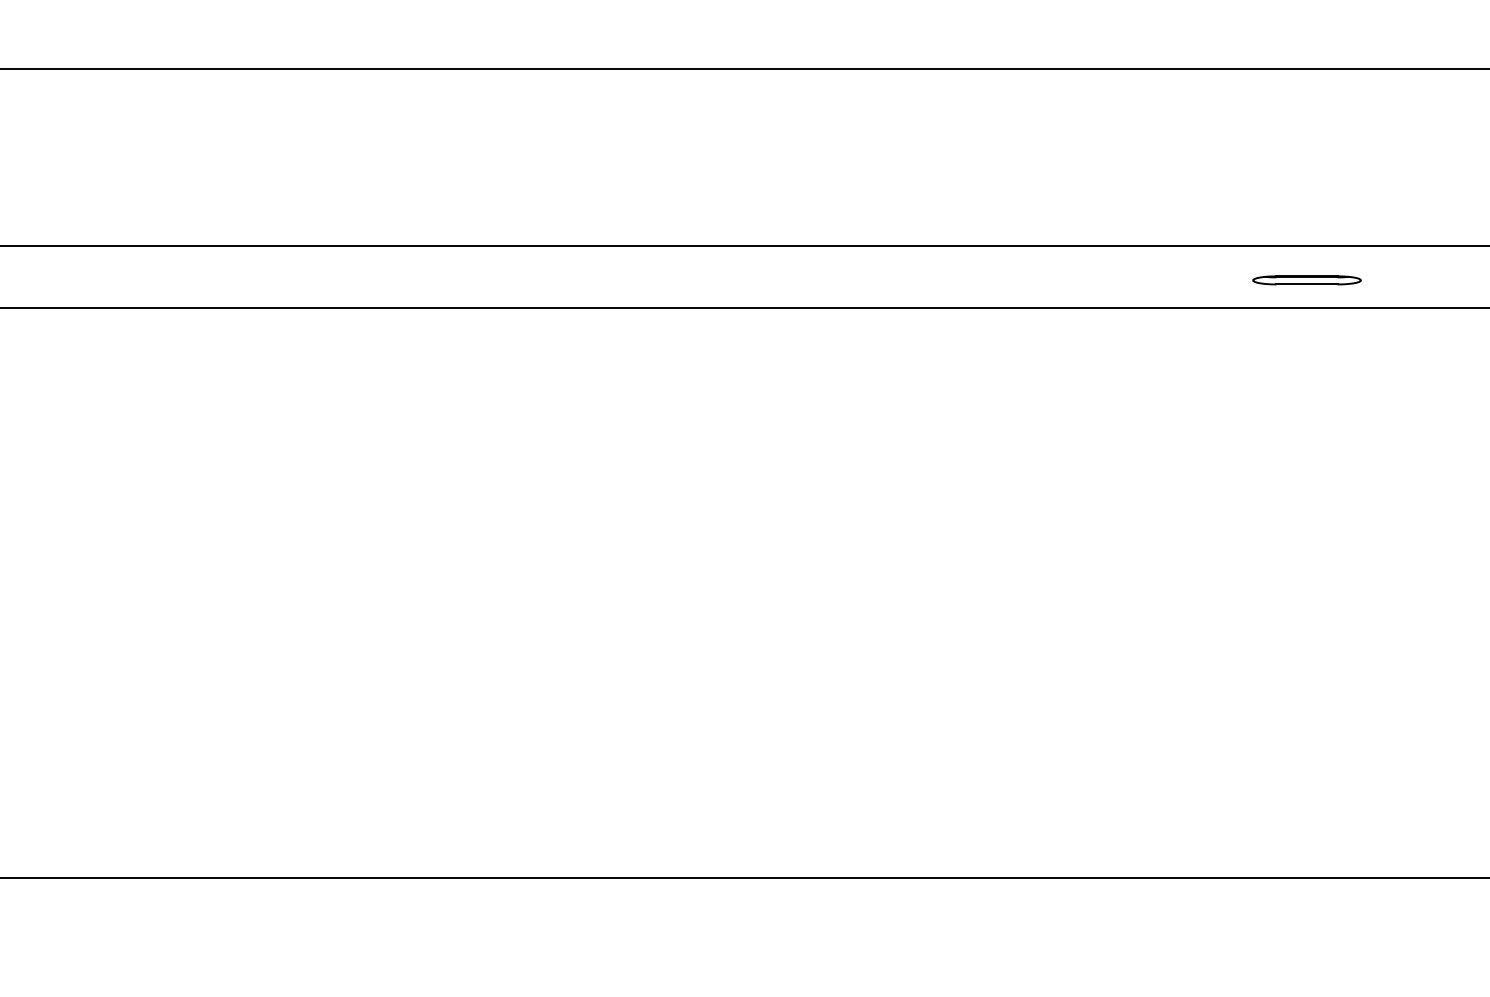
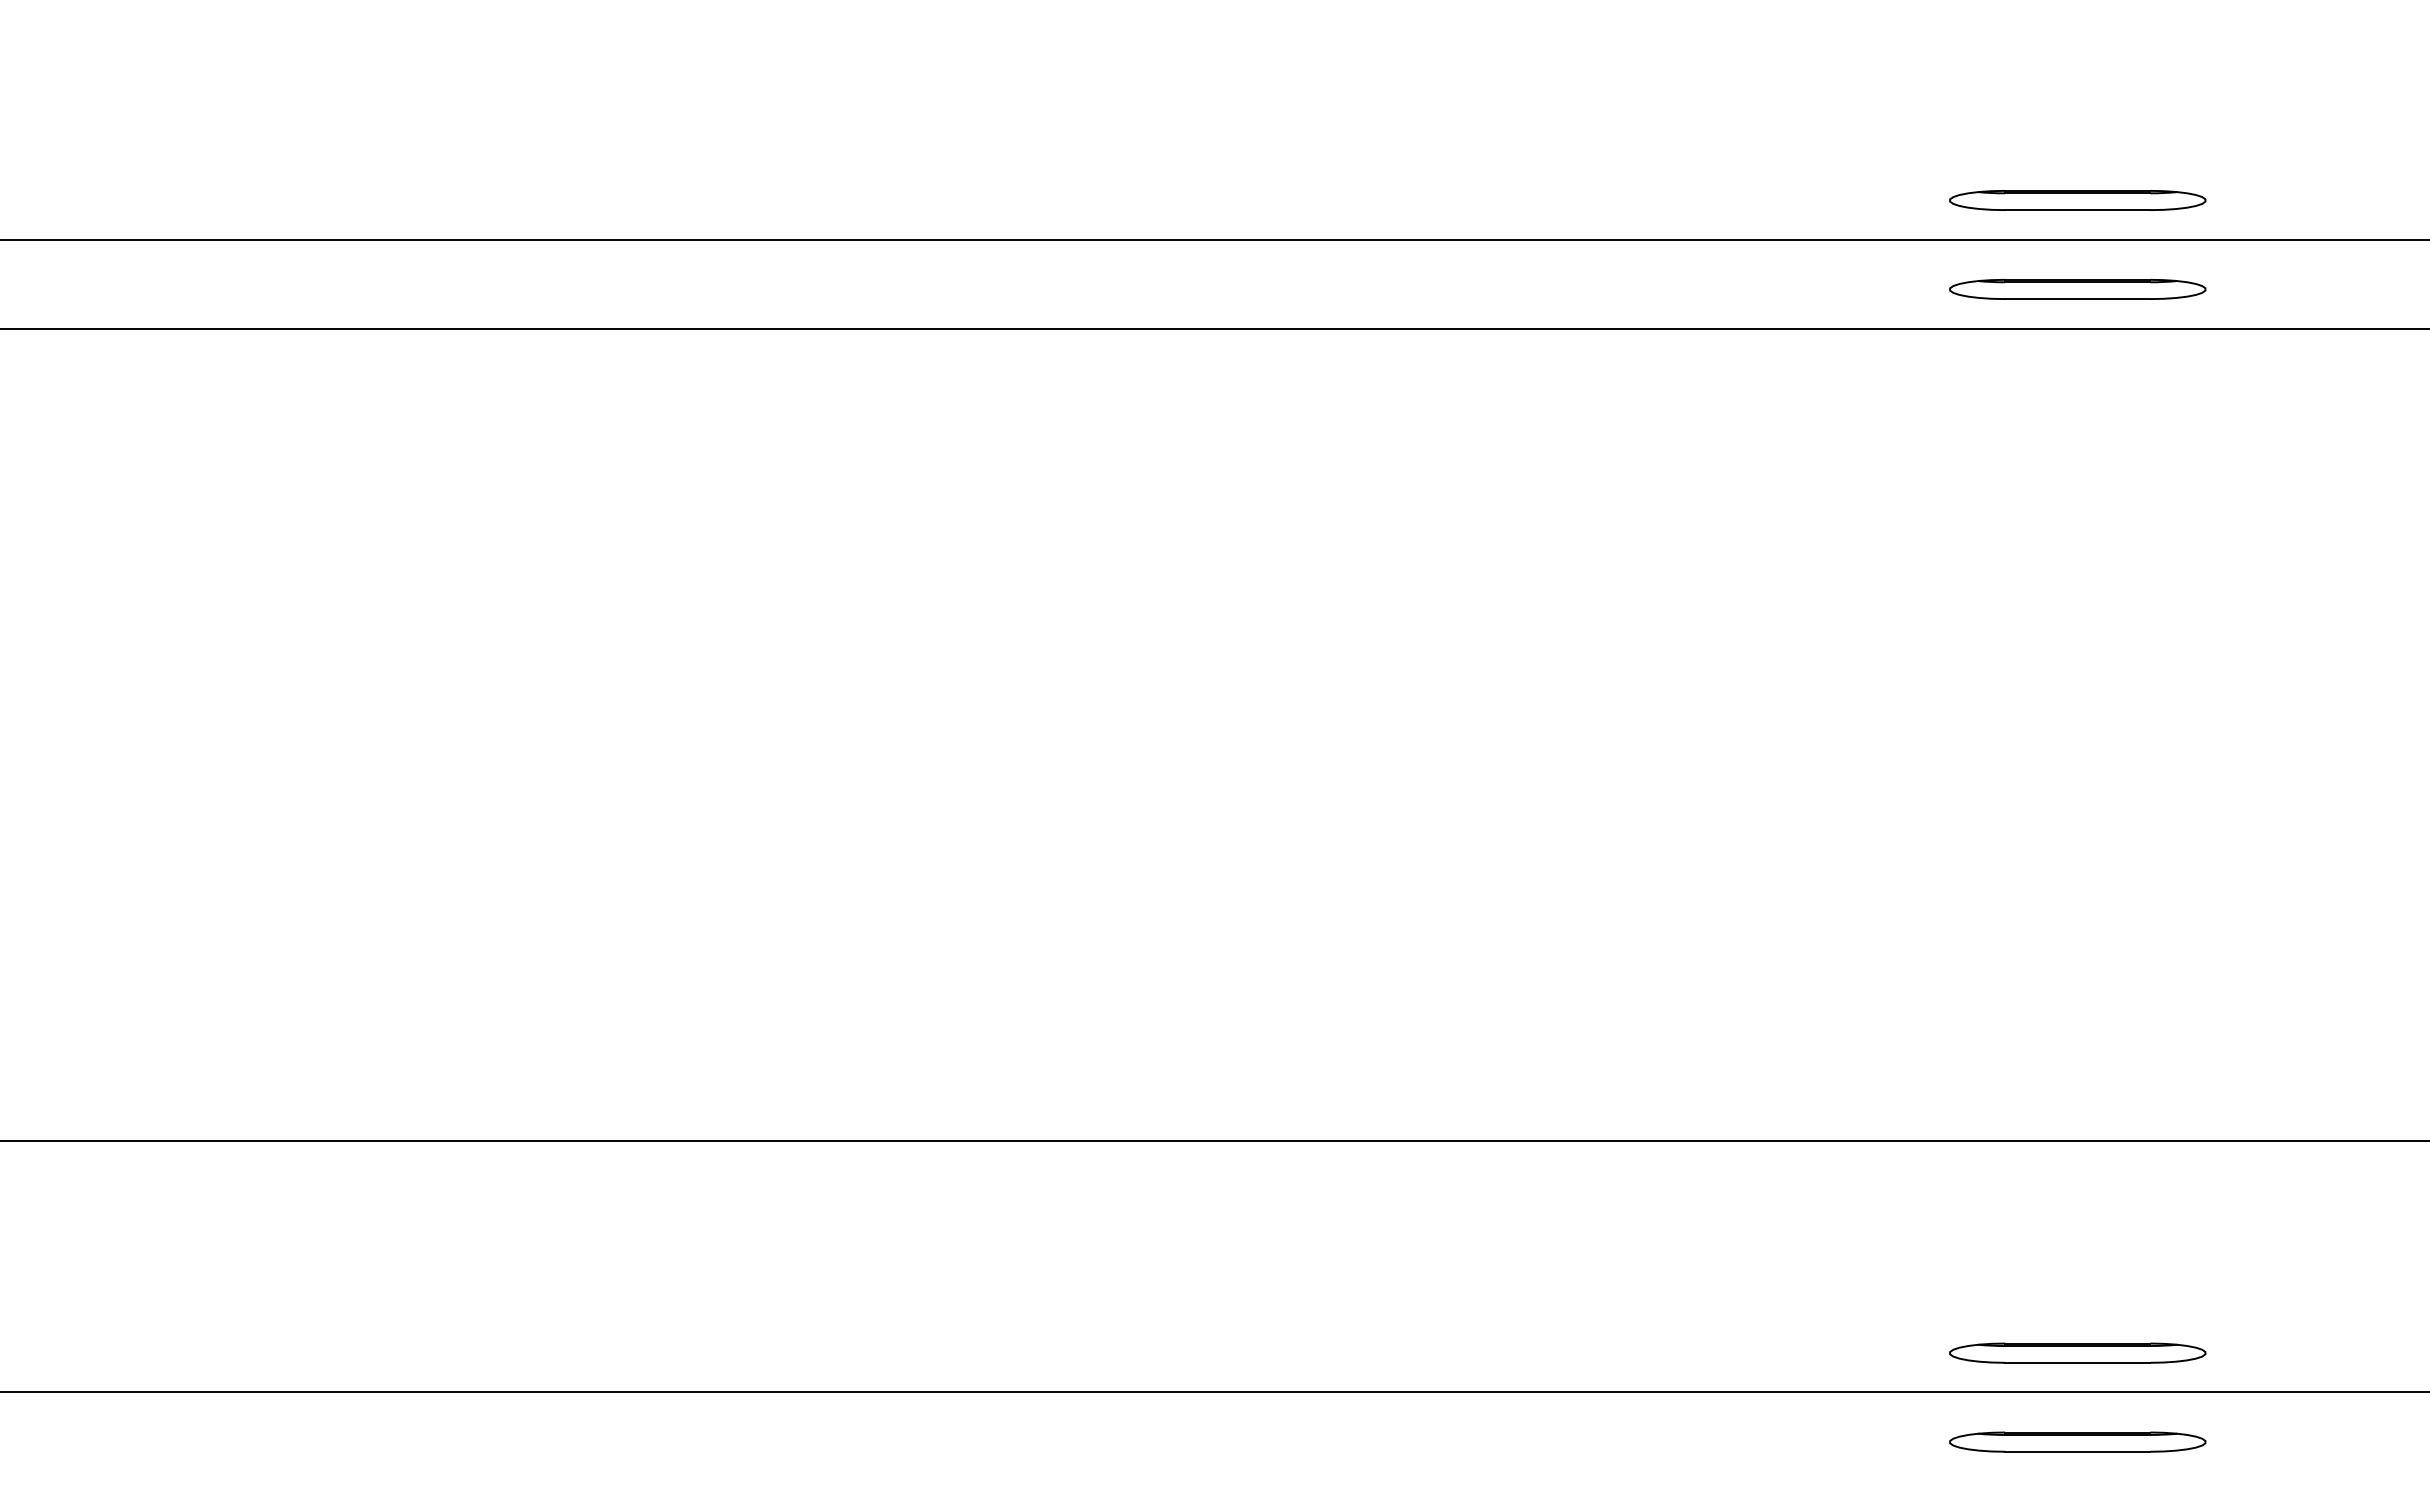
part: (1306, 218) -> (2077, 200), added
part: (1306, 279) -> (2077, 288), size x1.67

